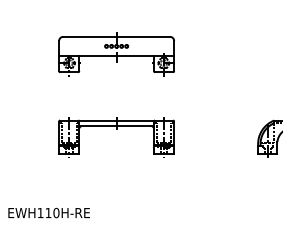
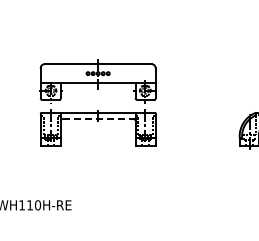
part: (116, 54) -> (98, 81), moved
line: (117, 126) -> (99, 118), solid -> dashed

